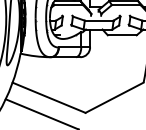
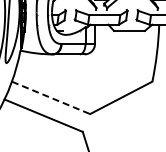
line: (49, 98) -> (51, 98), solid -> dashed

